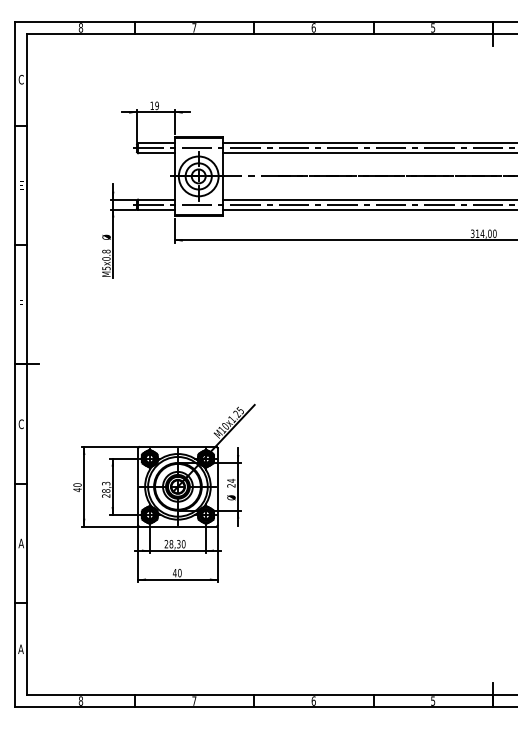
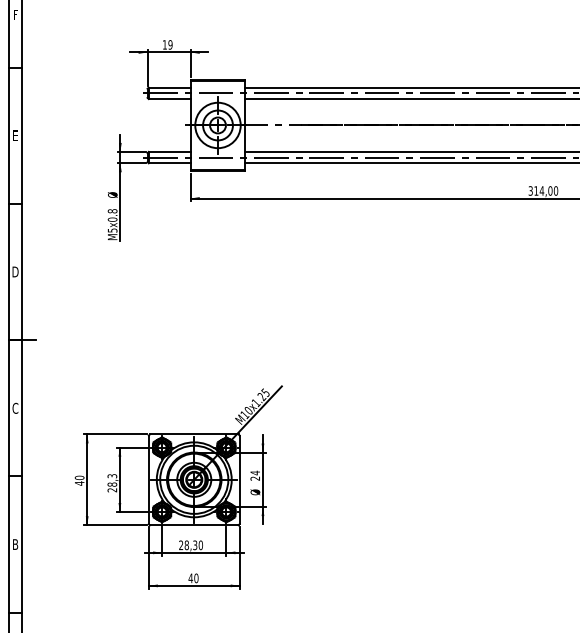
text: (20, 79) -> (14, 14), C -> F
text: (21, 304) -> (15, 271), F -> D
text: (20, 543) -> (14, 544), A -> B

